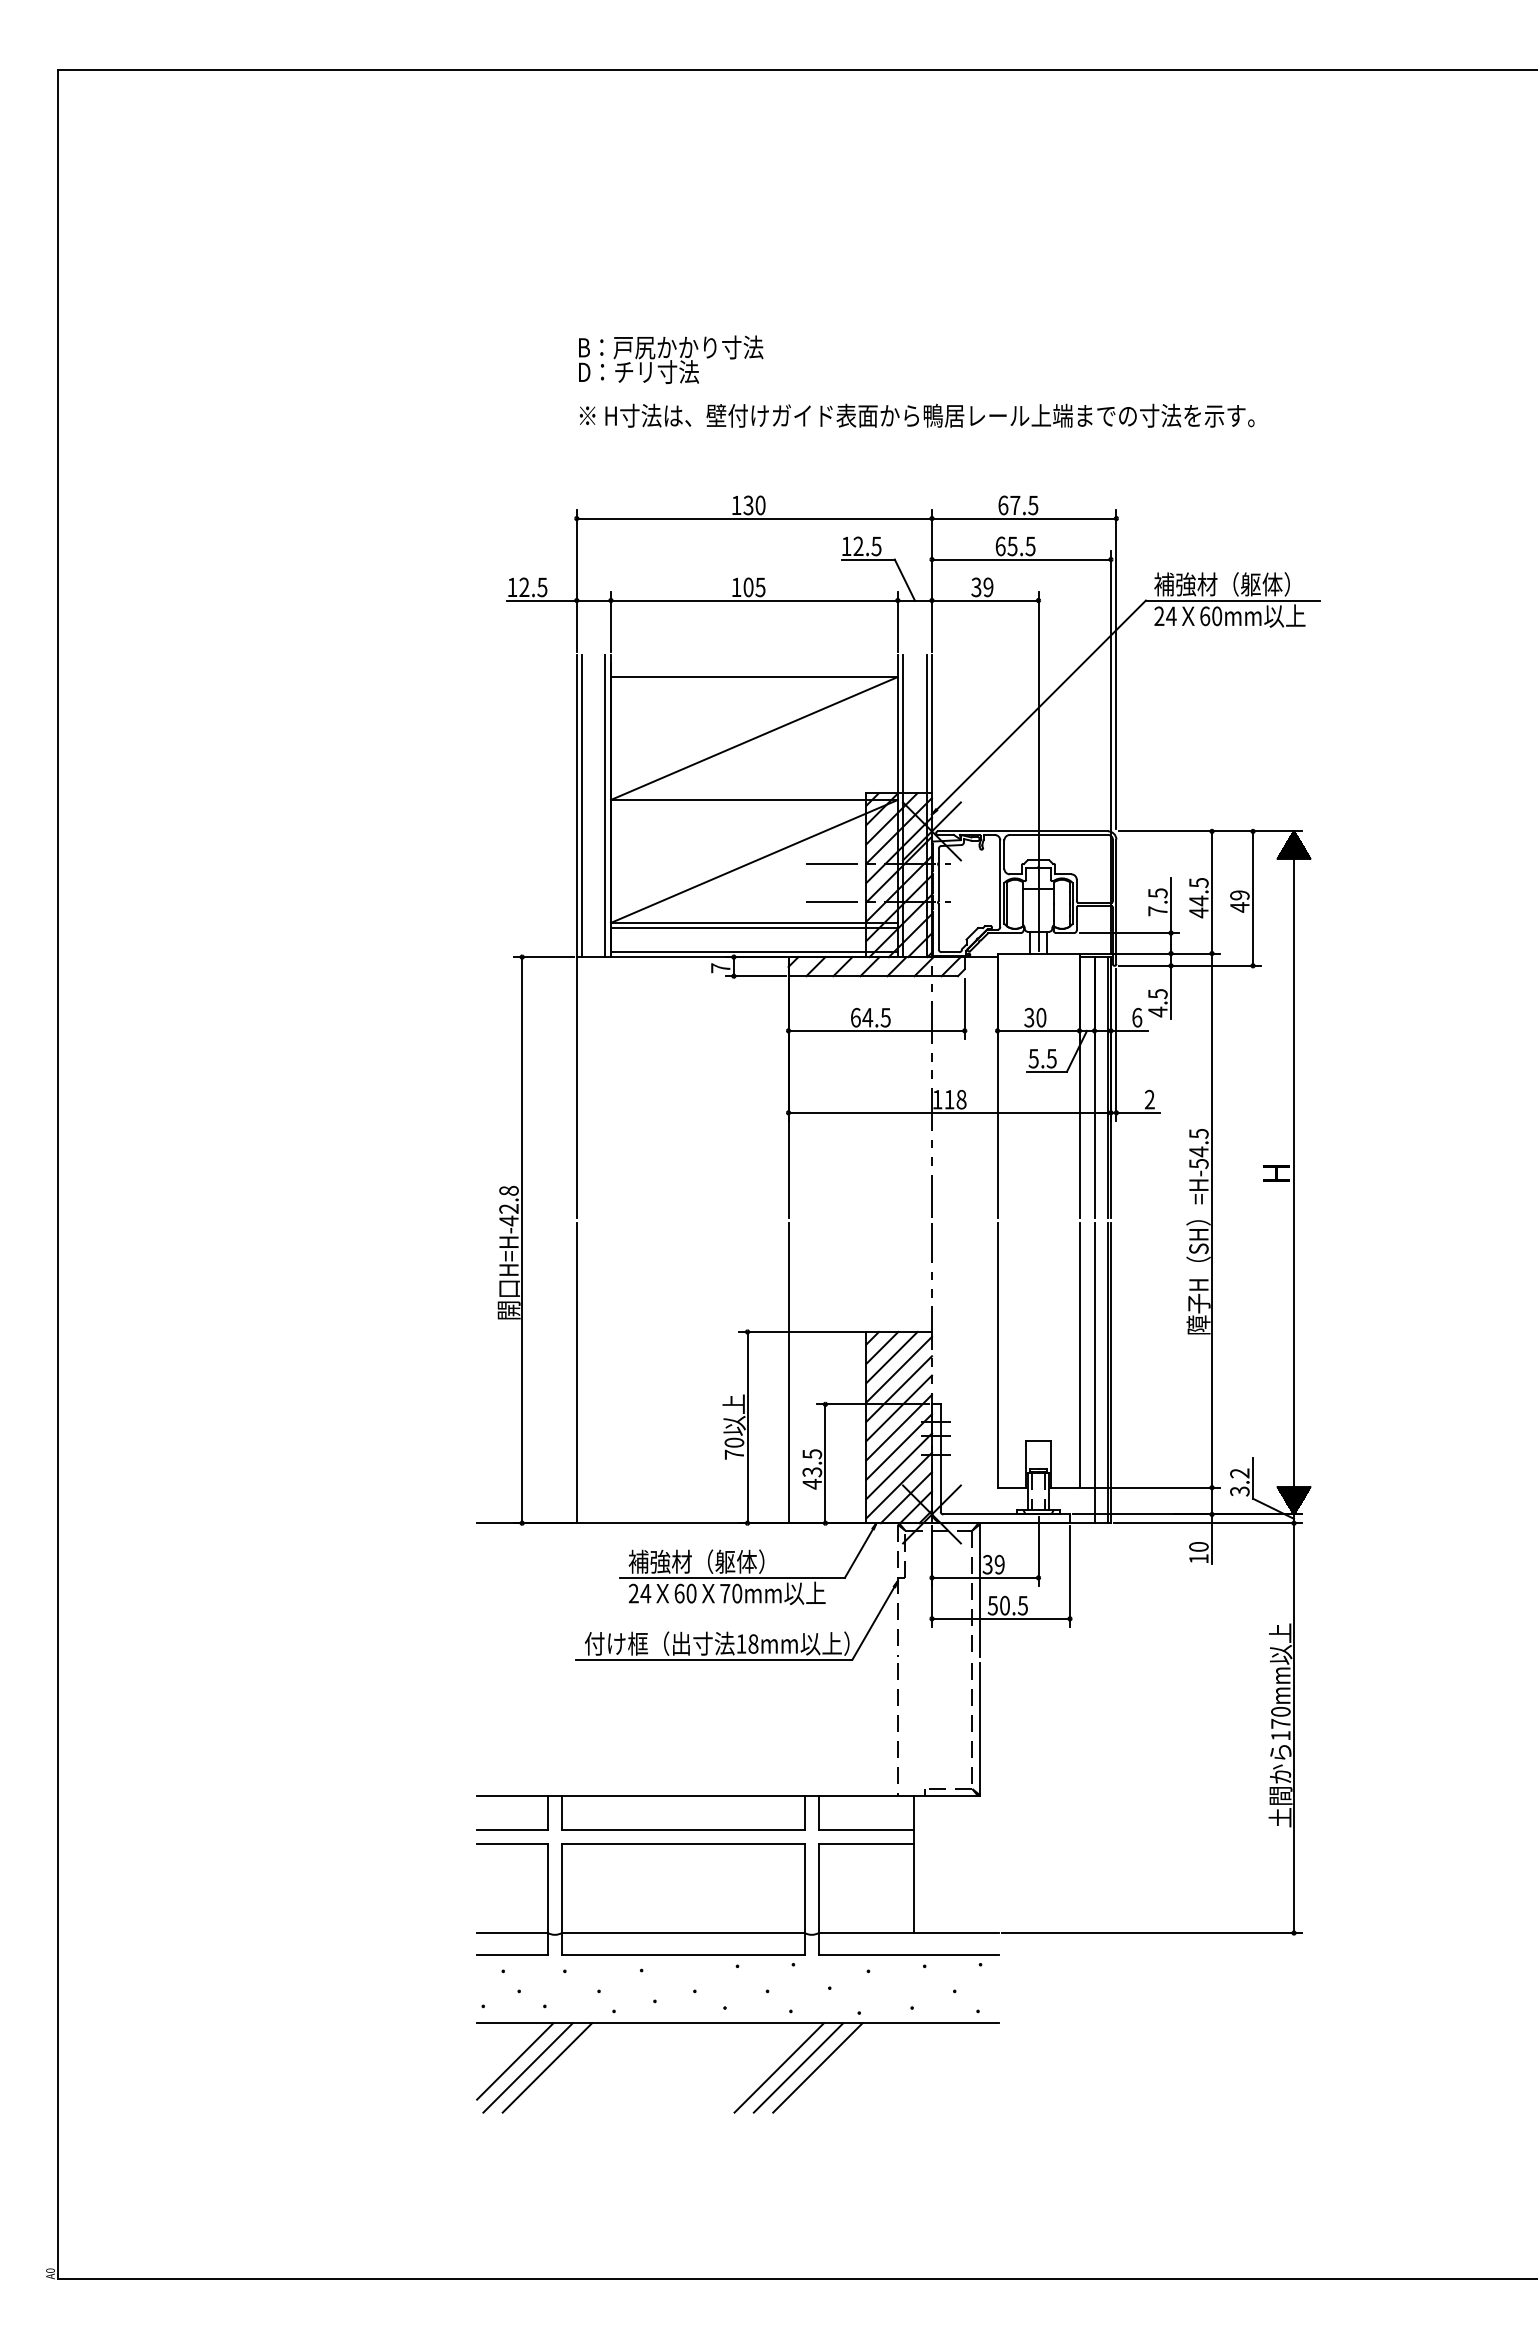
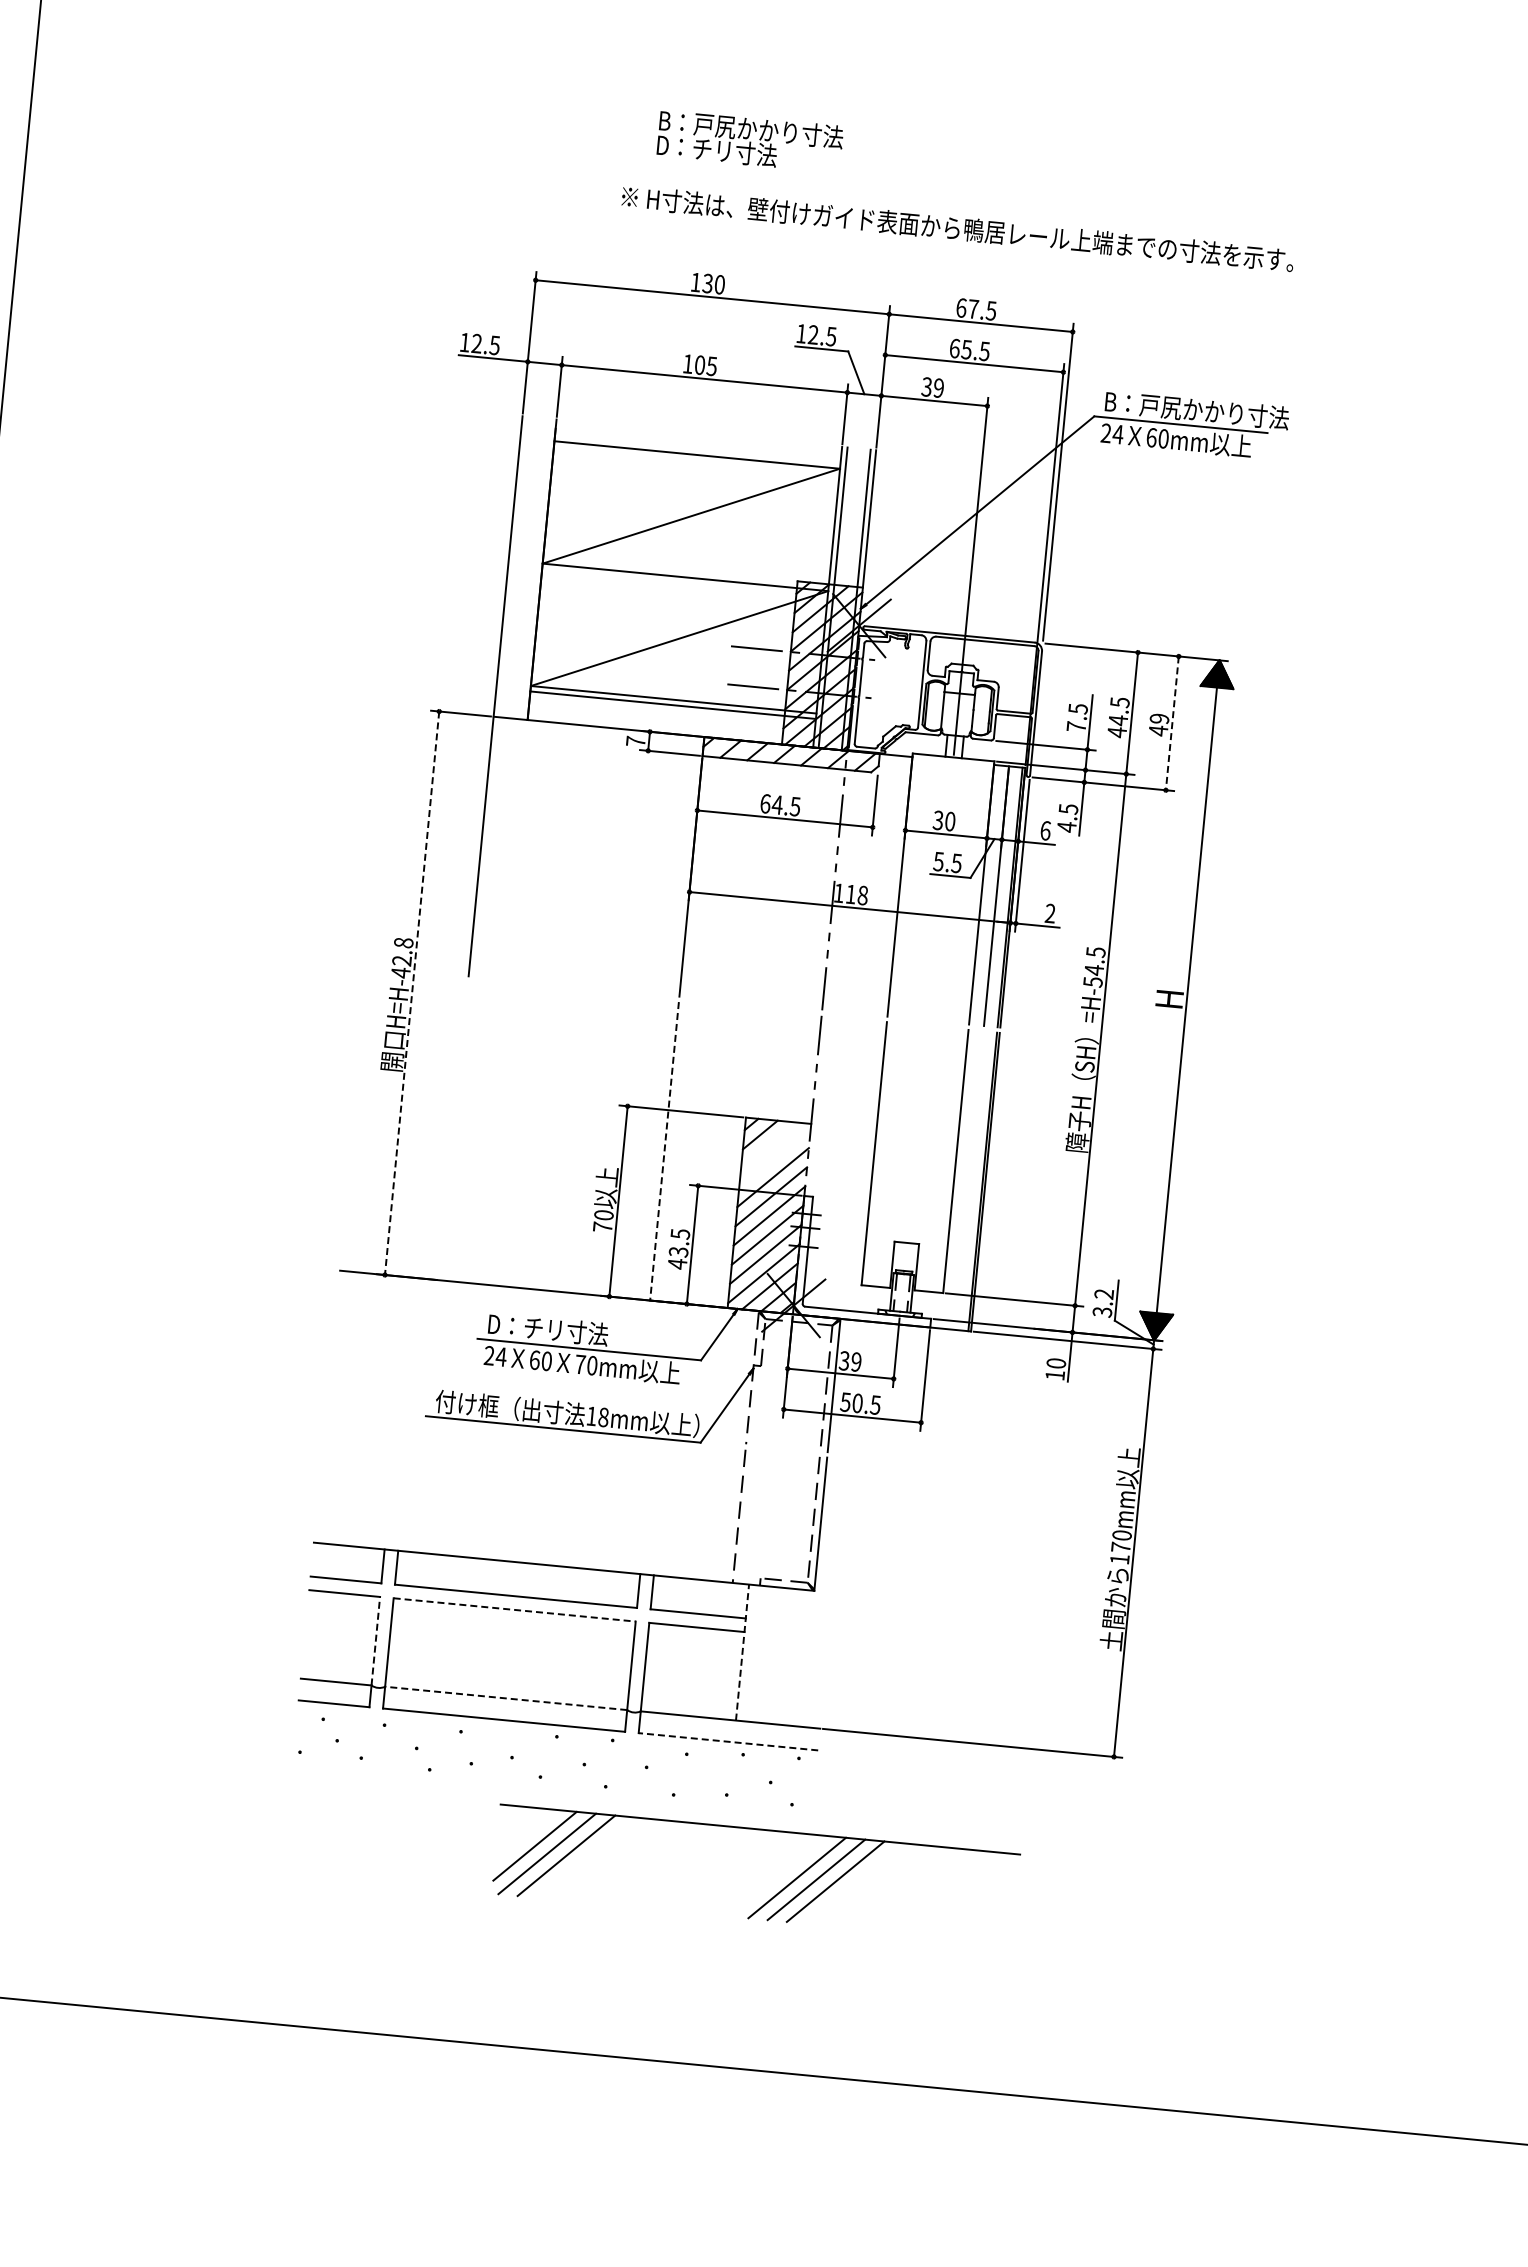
text: (671, 359) -> (750, 141), moved
text: (916, 415) -> (957, 228), moved
text: (1246, 584) -> (1195, 410), 補強材（躯体） -> B：戸尻かかり寸法
line: (582, 806) -> (513, 567), removed
line: (605, 806) -> (536, 569), removed
line: (1253, 899) -> (1172, 724), solid -> dashed
line: (753, 951) -> (670, 728), removed
line: (522, 1240) -> (412, 993), solid -> dashed
line: (891, 1357) -> (768, 1145), removed
line: (898, 1369) -> (774, 1158), removed
line: (576, 1373) -> (453, 1131), removed
line: (788, 1373) -> (664, 1151), solid -> dashed
line: (1094, 1373) -> (969, 1180), removed
text: (696, 1561) -> (554, 1329), 補強材（躯体） -> D：チリ寸法
line: (683, 1844) -> (514, 1610), solid -> dashed
line: (914, 1864) -> (742, 1652), solid -> dashed
line: (548, 1888) -> (376, 1641), solid -> dashed
line: (683, 1933) -> (506, 1698), solid -> dashed
line: (908, 1954) -> (728, 1741), solid -> dashed
part: (758, 2087) -> (774, 1895), moved

